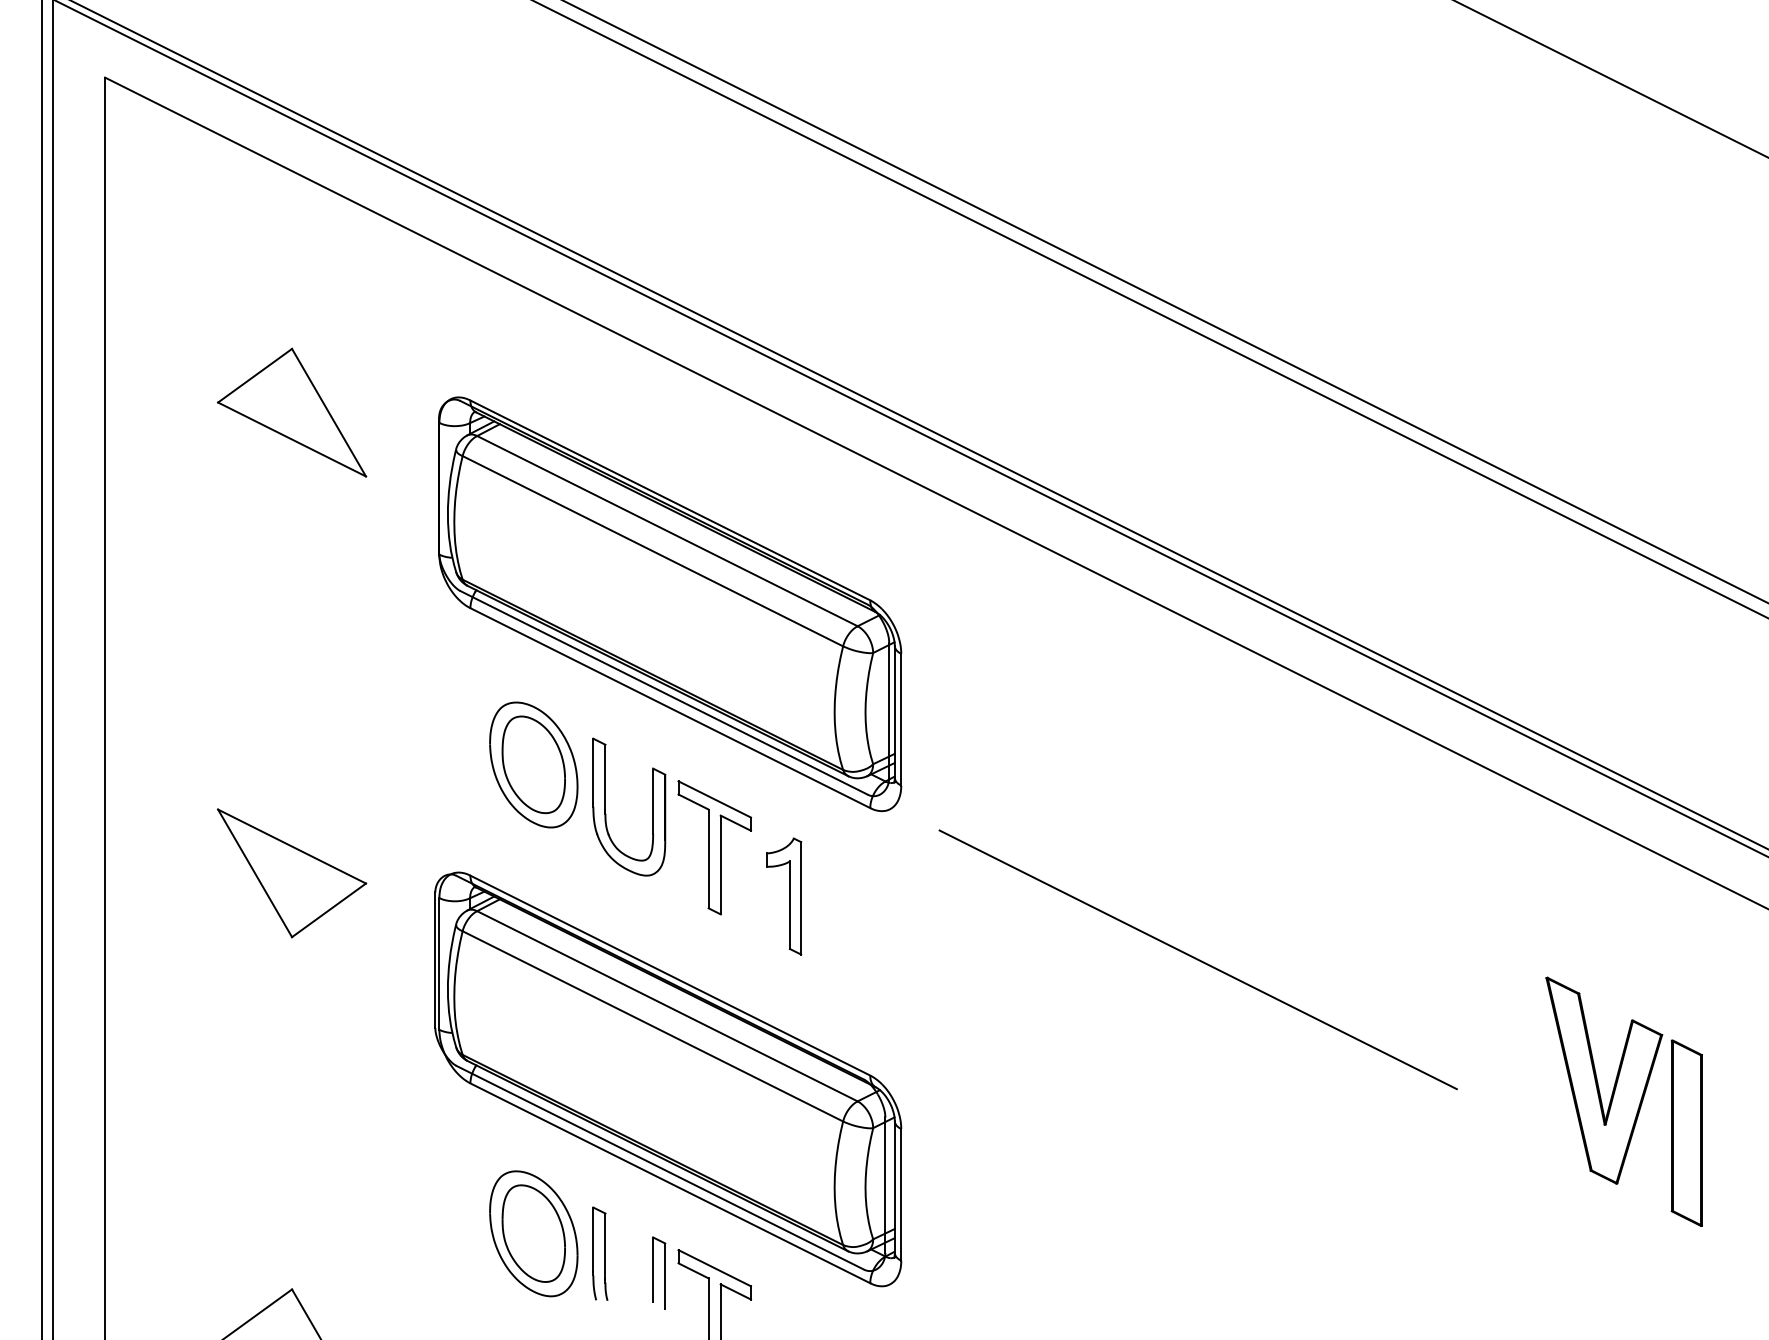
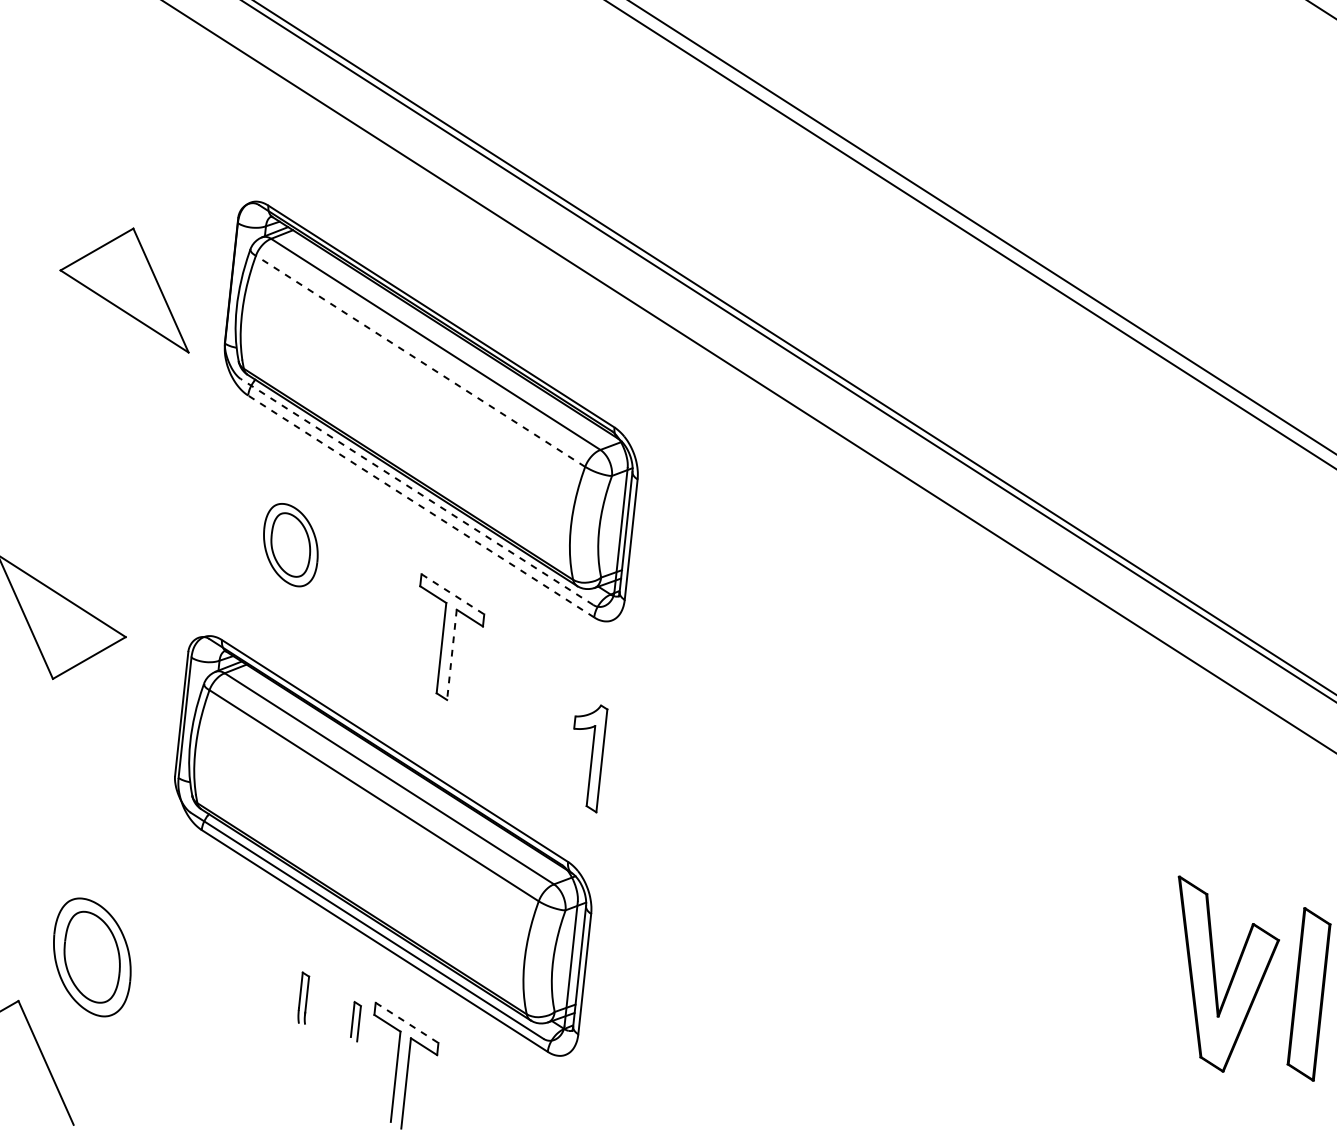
part: (292, 412) -> (127, 286), moved
line: (652, 551) -> (420, 361), solid -> dashed
line: (664, 692) -> (417, 491), solid -> dashed
line: (670, 708) -> (421, 506), solid -> dashed
part: (533, 764) -> (290, 544), size x0.7
line: (714, 799) -> (452, 594), solid -> dashed
part: (652, 806) -> (395, 594), removed
line: (720, 865) -> (451, 655), solid -> dashed
part: (784, 896) -> (586, 757), moved
line: (1197, 959) -> (878, 787), removed
part: (1598, 1082) -> (1216, 977), moved
part: (533, 1233) -> (92, 957), moved
part: (600, 1253) -> (304, 998), size x0.6
line: (714, 1268) -> (406, 1023), solid -> dashed
part: (659, 1272) -> (356, 1021), size x0.6

